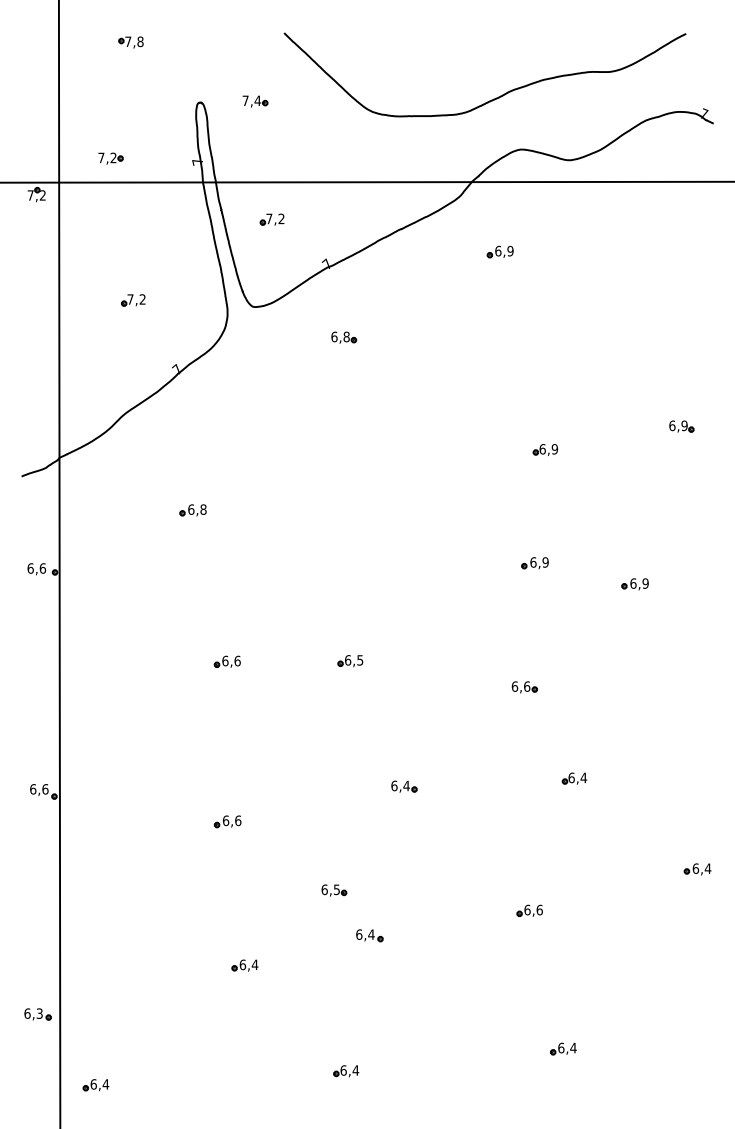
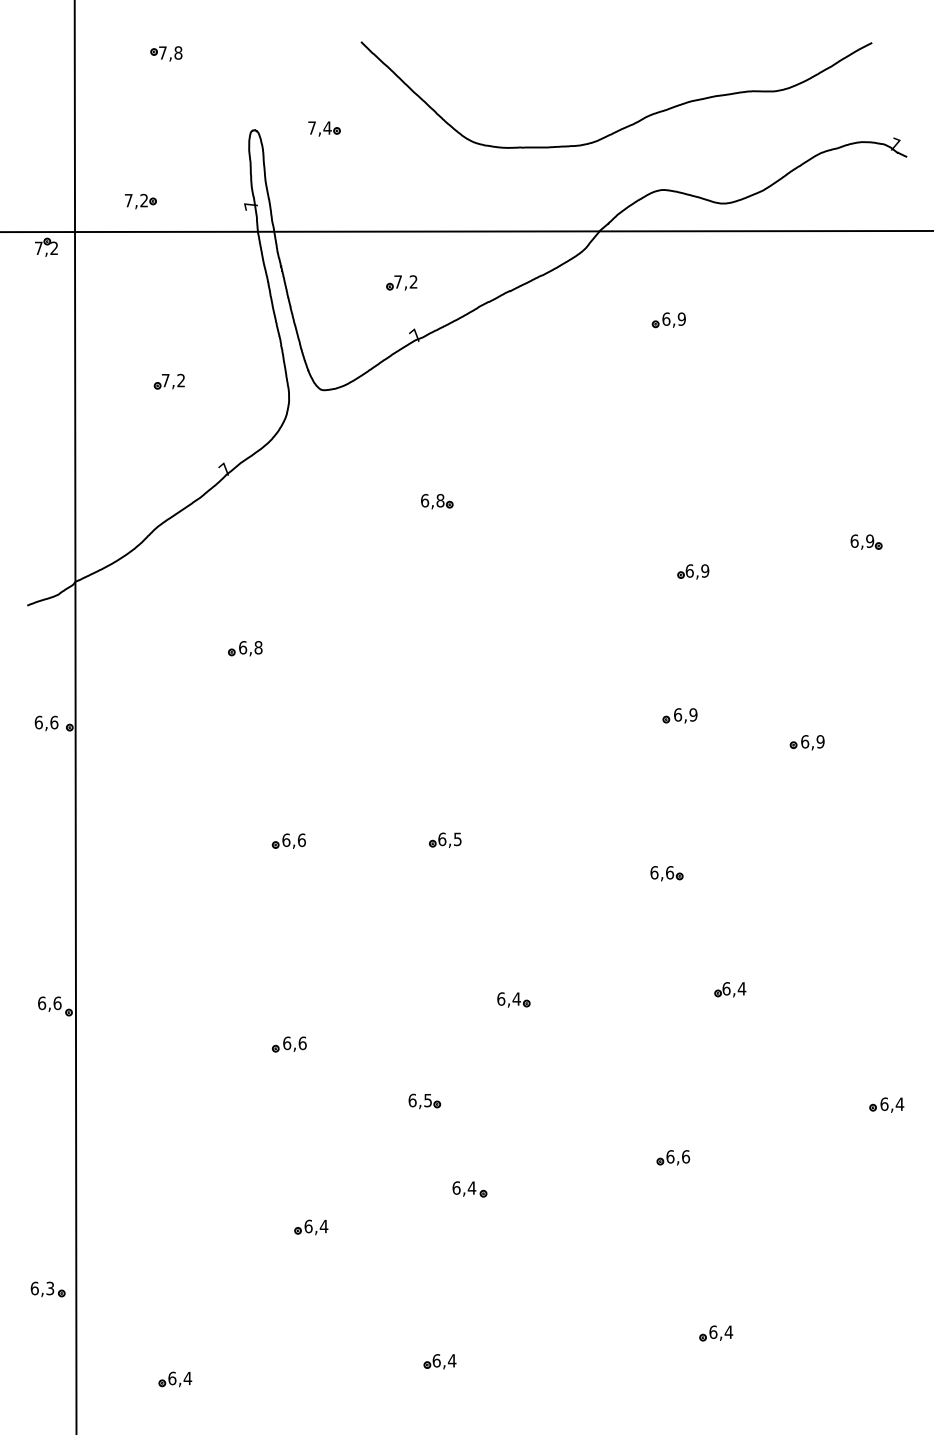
part: (271, 219) -> (400, 282), moved
part: (499, 251) -> (667, 319), moved
part: (344, 337) -> (437, 501), moved
part: (334, 890) -> (425, 1101), moved
part: (95, 1085) -> (174, 1379), moved

